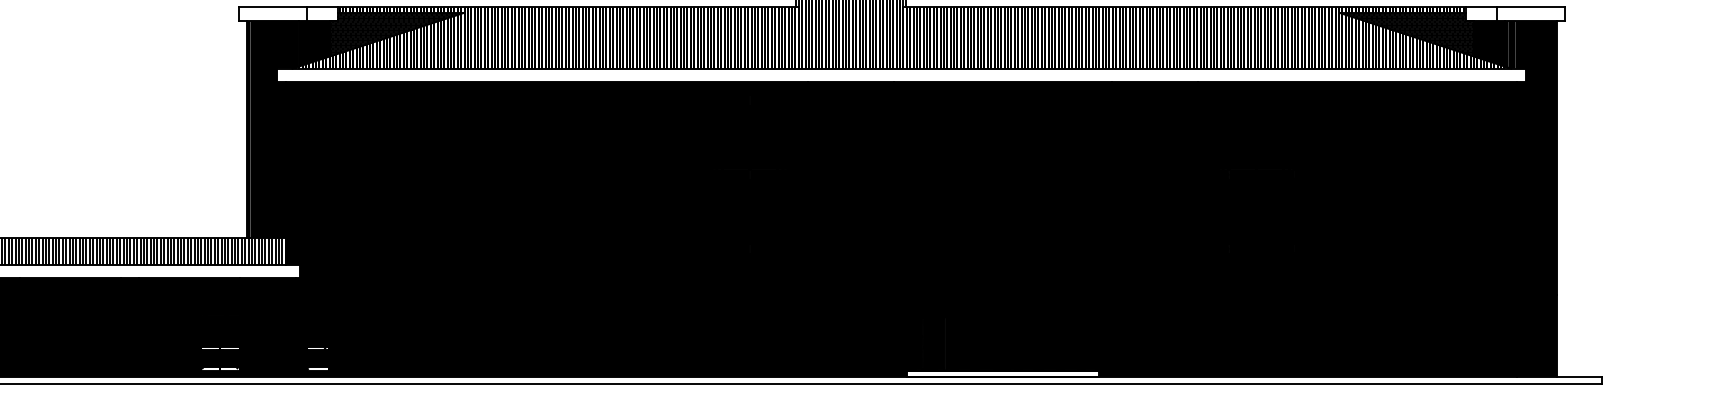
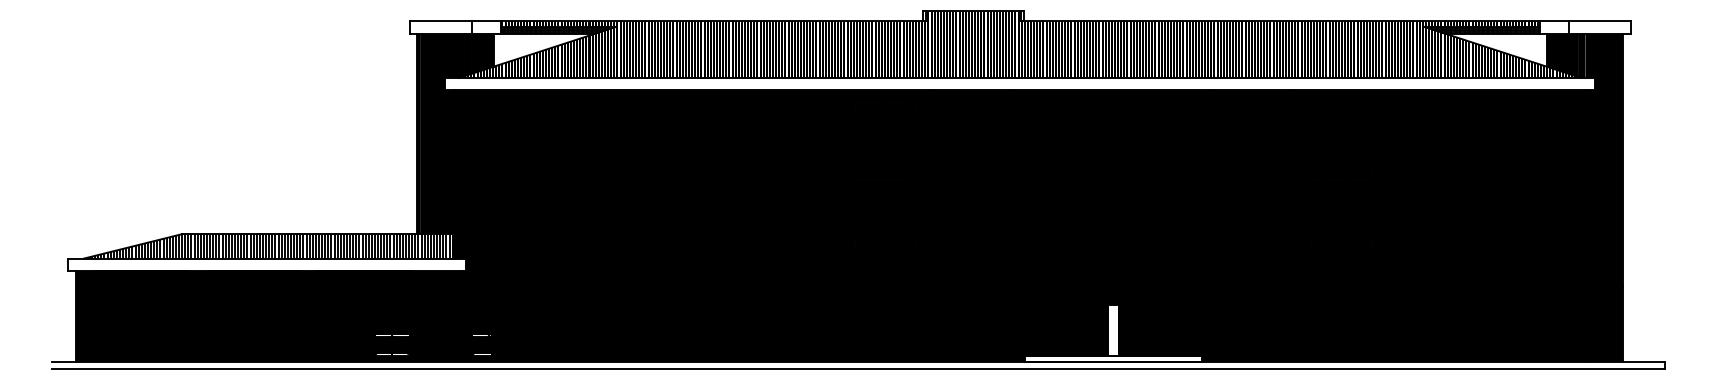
hatch: (382, 37) -> (541, 49), removed
hatch: (1421, 37) -> (1498, 49), removed
fill: (1003, 342) -> (1113, 330), removed

